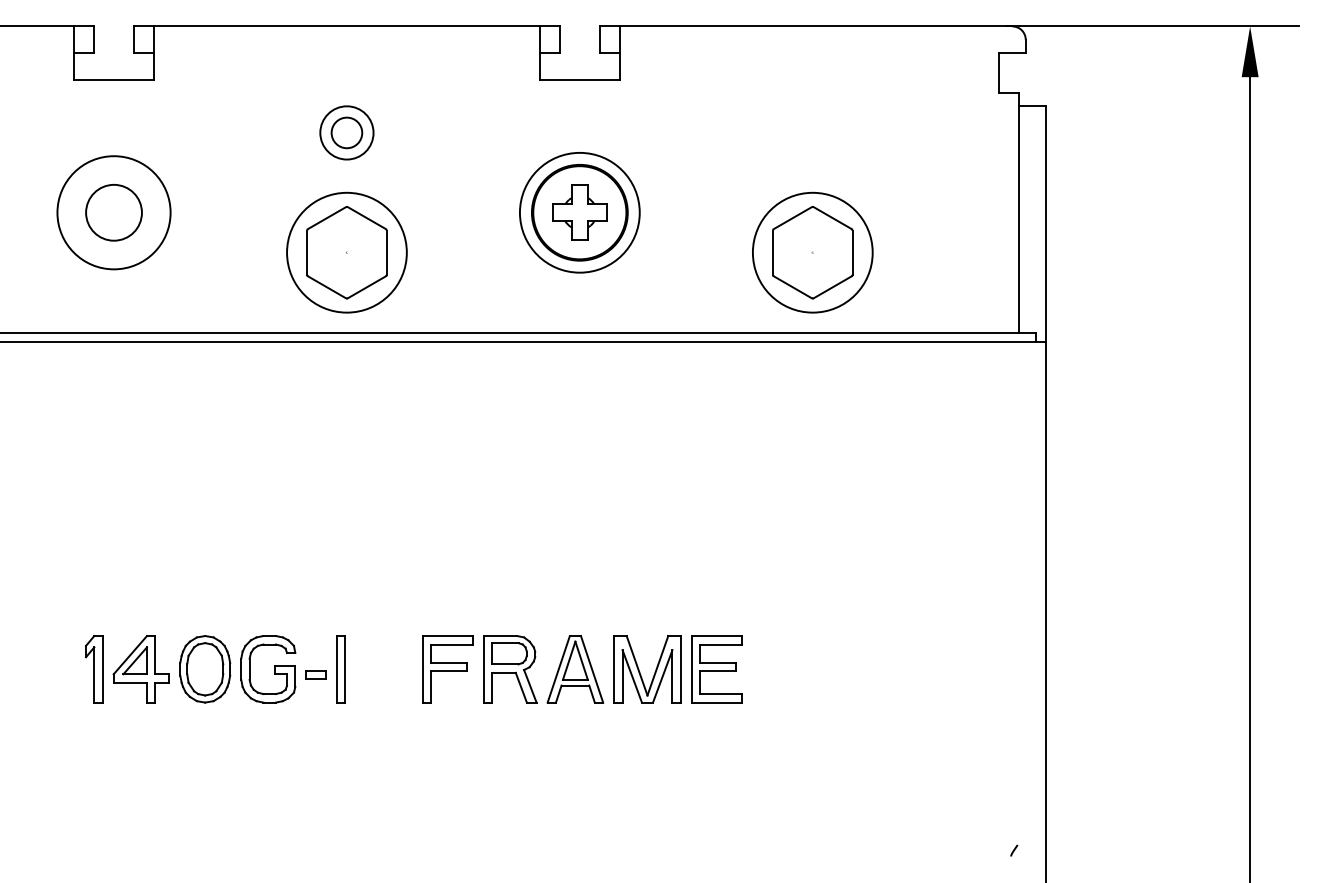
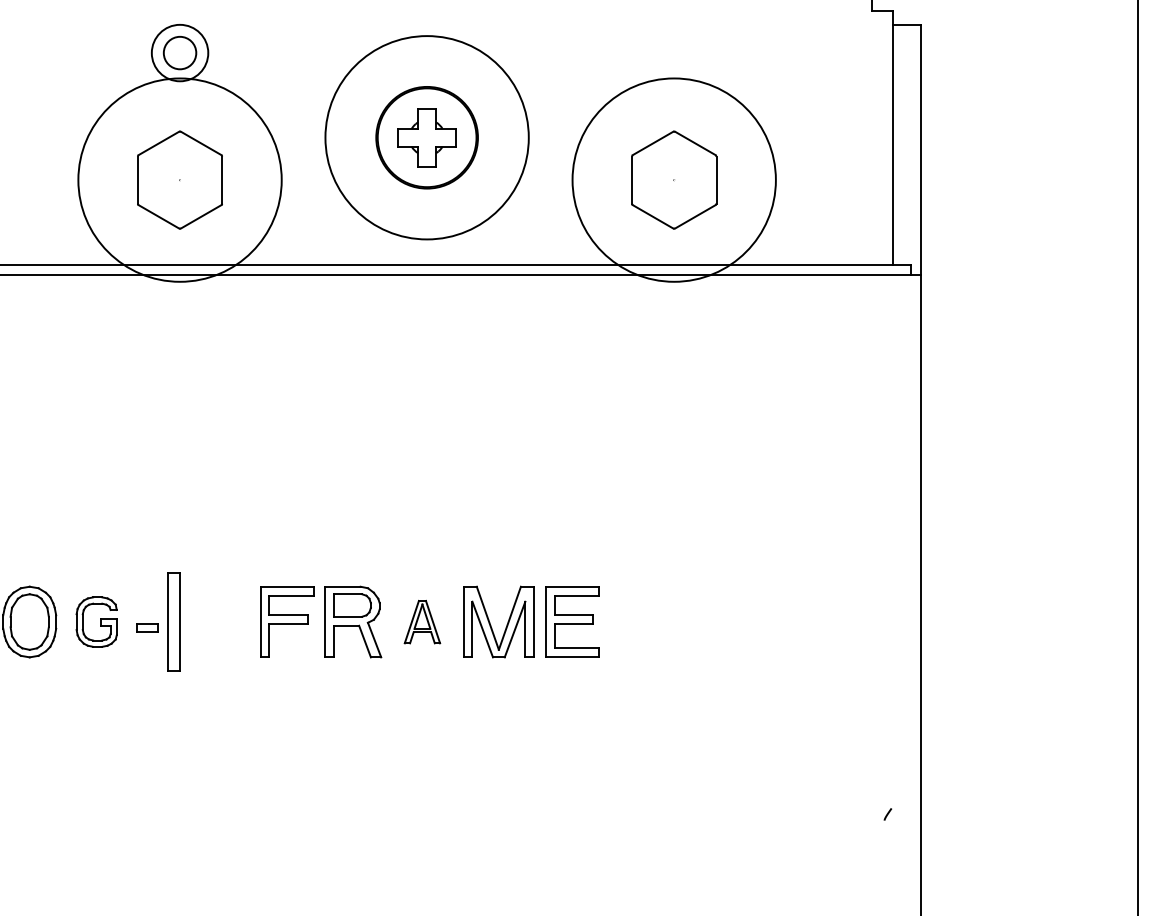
circle: (579, 212) -> (426, 137), size x1.6
circle: (346, 252) -> (179, 179), size x1.6
circle: (812, 252) -> (673, 179), size x1.6
part: (268, 669) -> (96, 622), size x0.7
part: (340, 669) -> (173, 622), size x1.4
part: (575, 669) -> (422, 622), size x0.6

